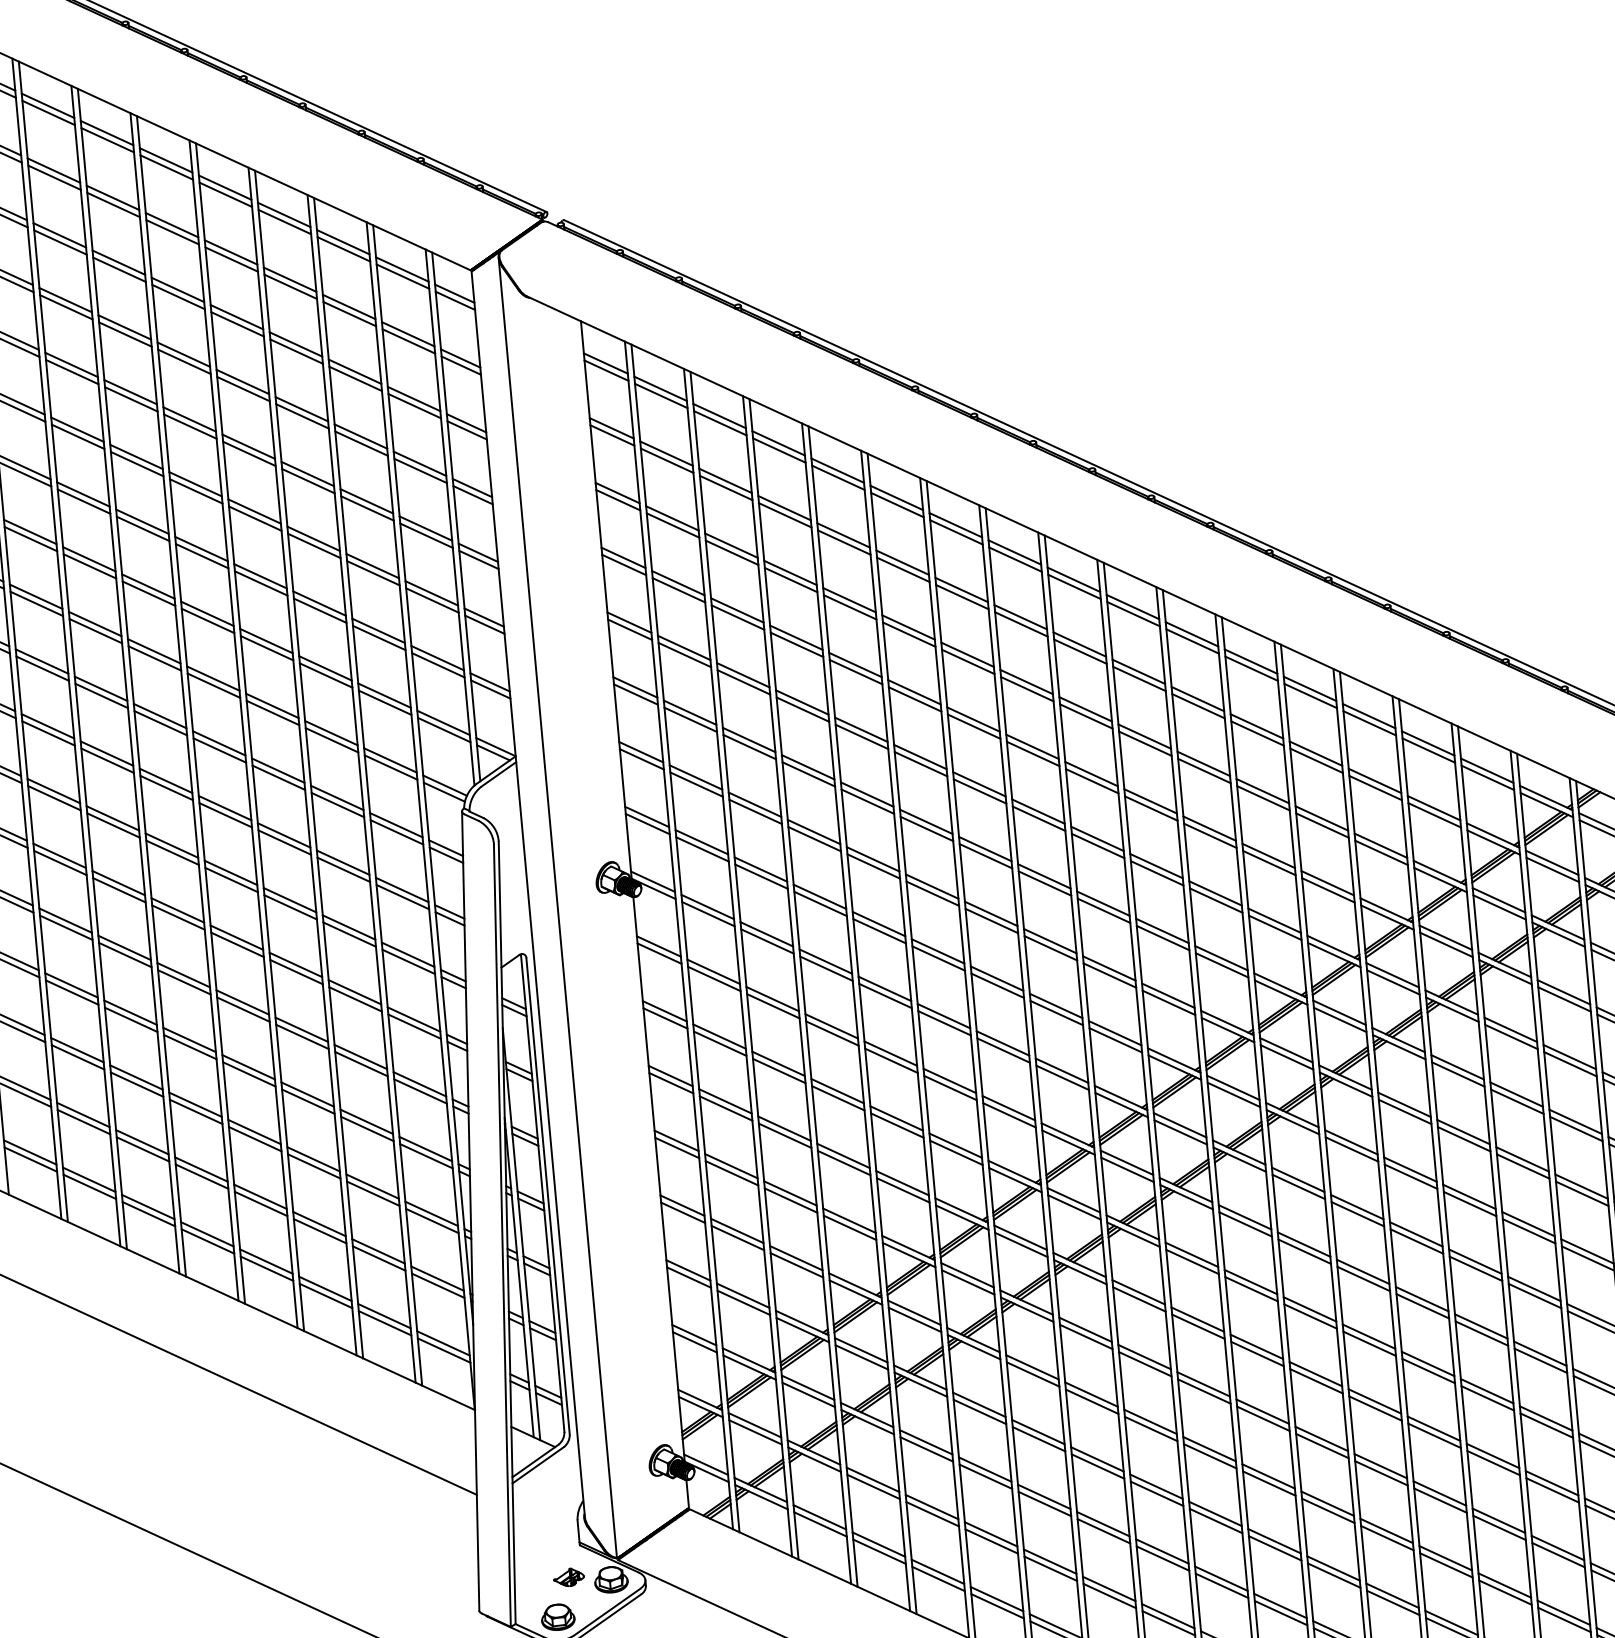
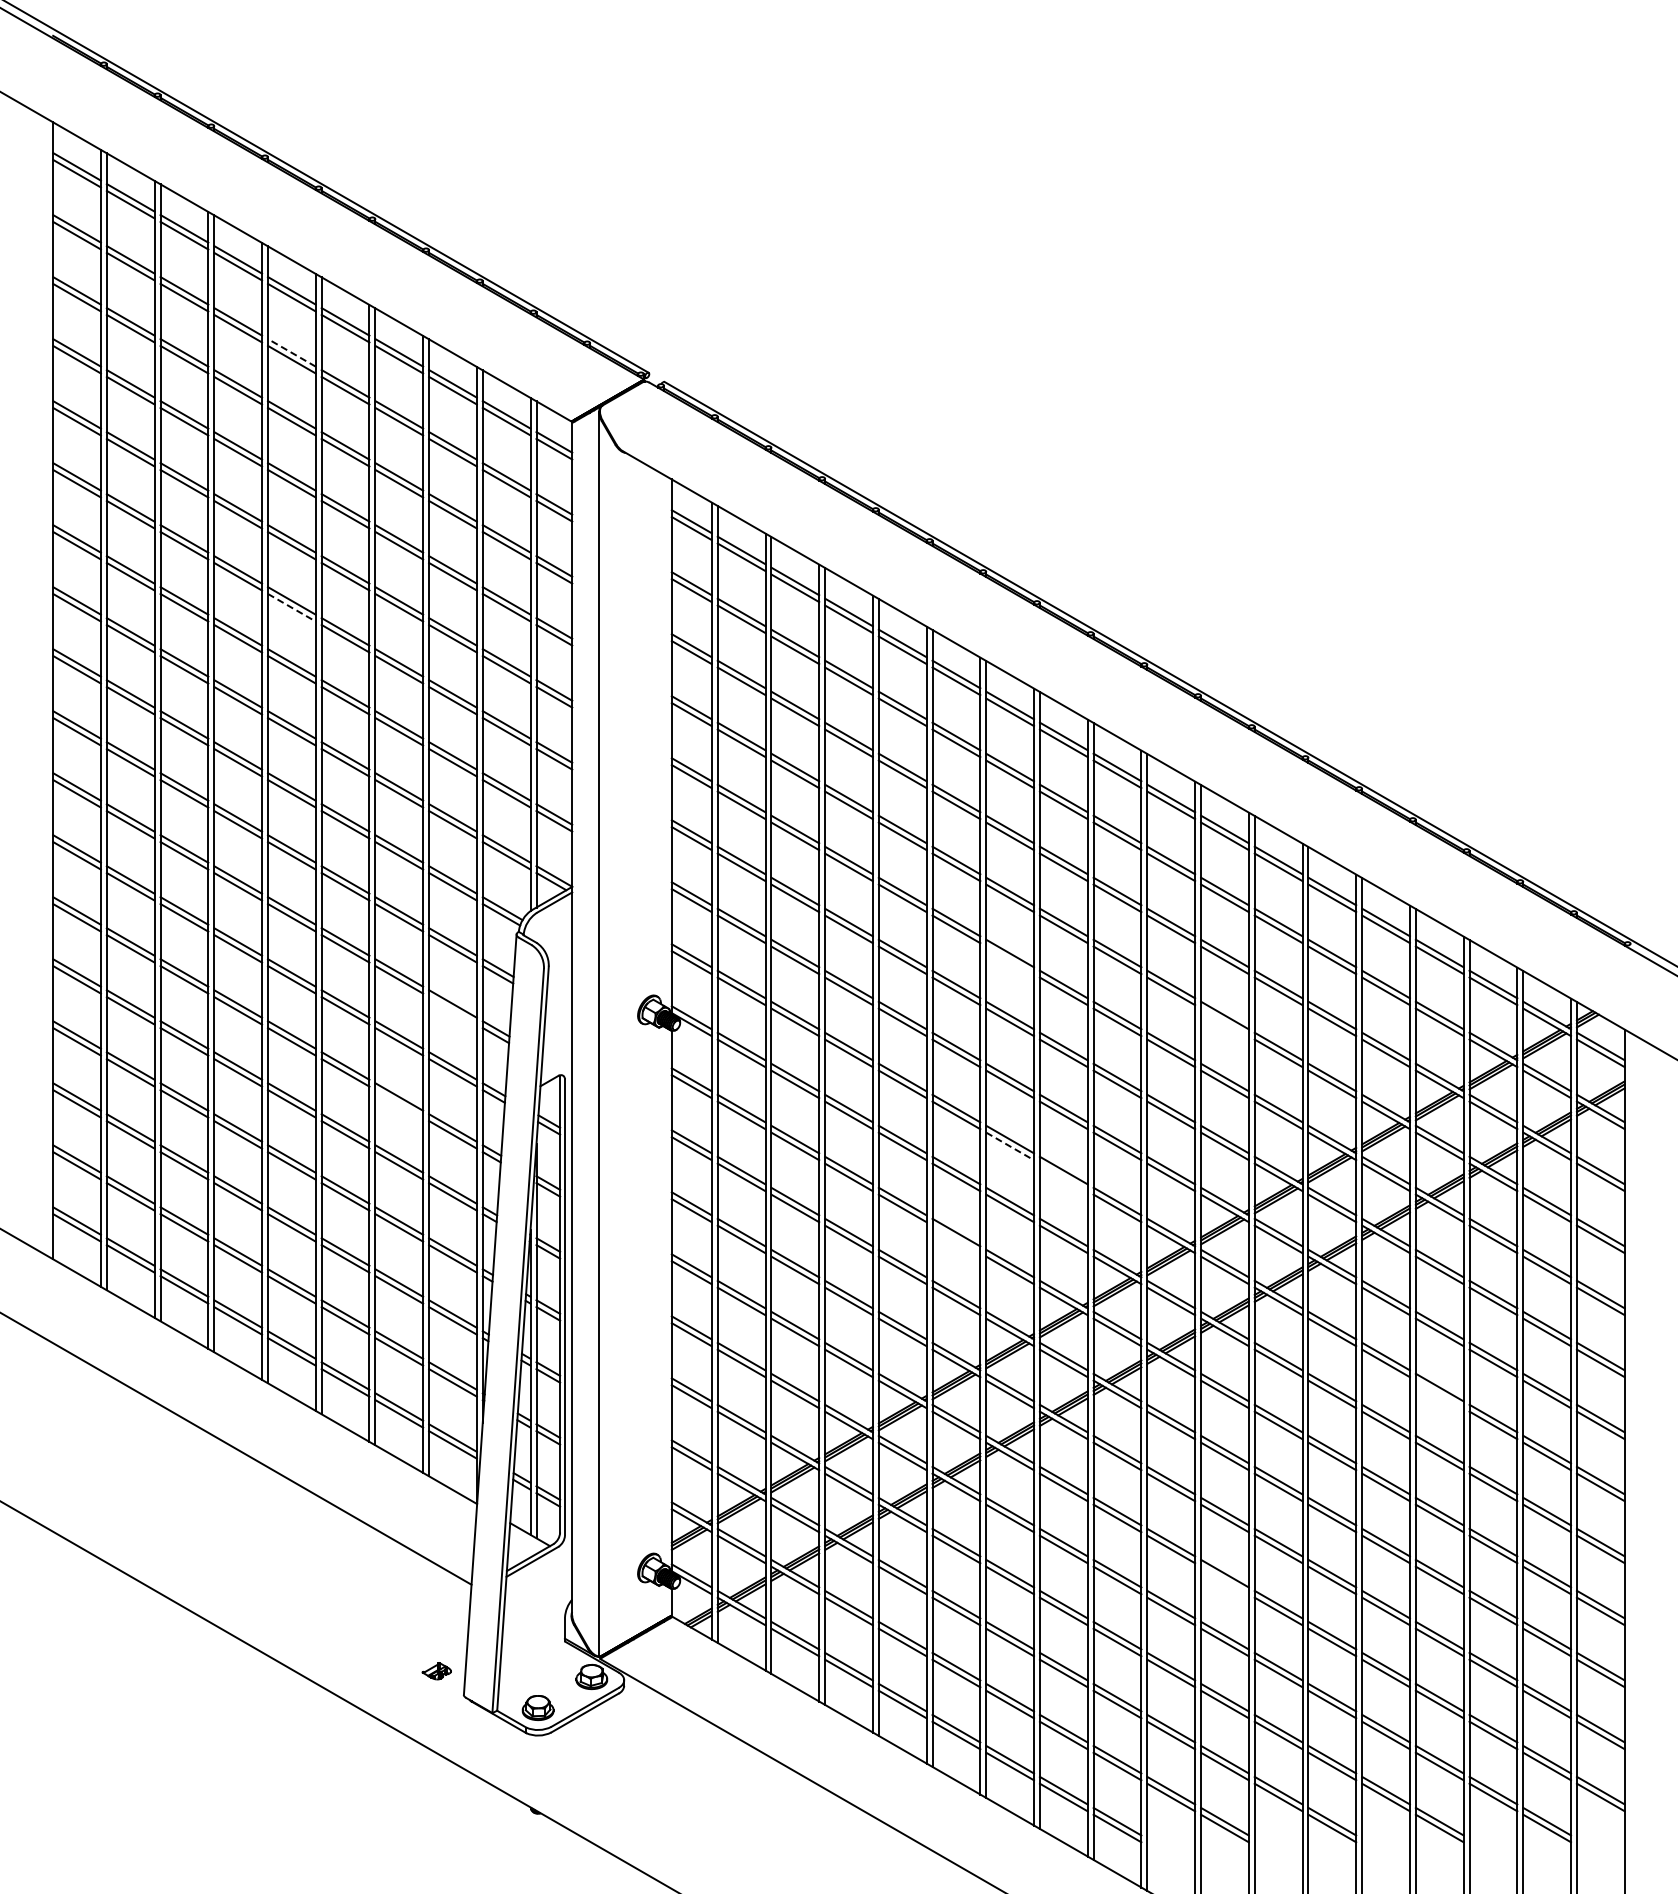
line: (171, 224) -> (291, 352), solid -> dashed
line: (195, 491) -> (291, 607), solid -> dashed
line: (980, 791) -> (1010, 960), removed
line: (1209, 835) -> (1224, 1022), removed
line: (402, 896) -> (452, 1010), removed
line: (998, 985) -> (1010, 1146), solid -> dashed
line: (355, 999) -> (399, 1103), removed
line: (1056, 1013) -> (1063, 1177), removed
line: (950, 1088) -> (956, 1239), removed
line: (1469, 1204) -> (1439, 1394), removed
line: (1262, 1418) -> (1224, 1580), removed
part: (568, 1577) -> (436, 1671), moved

